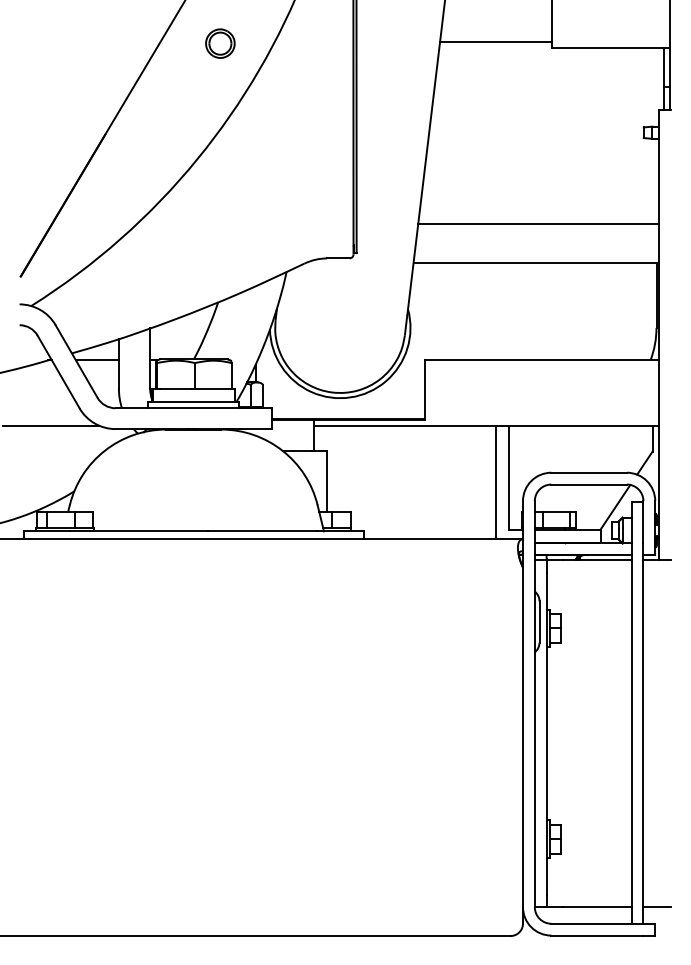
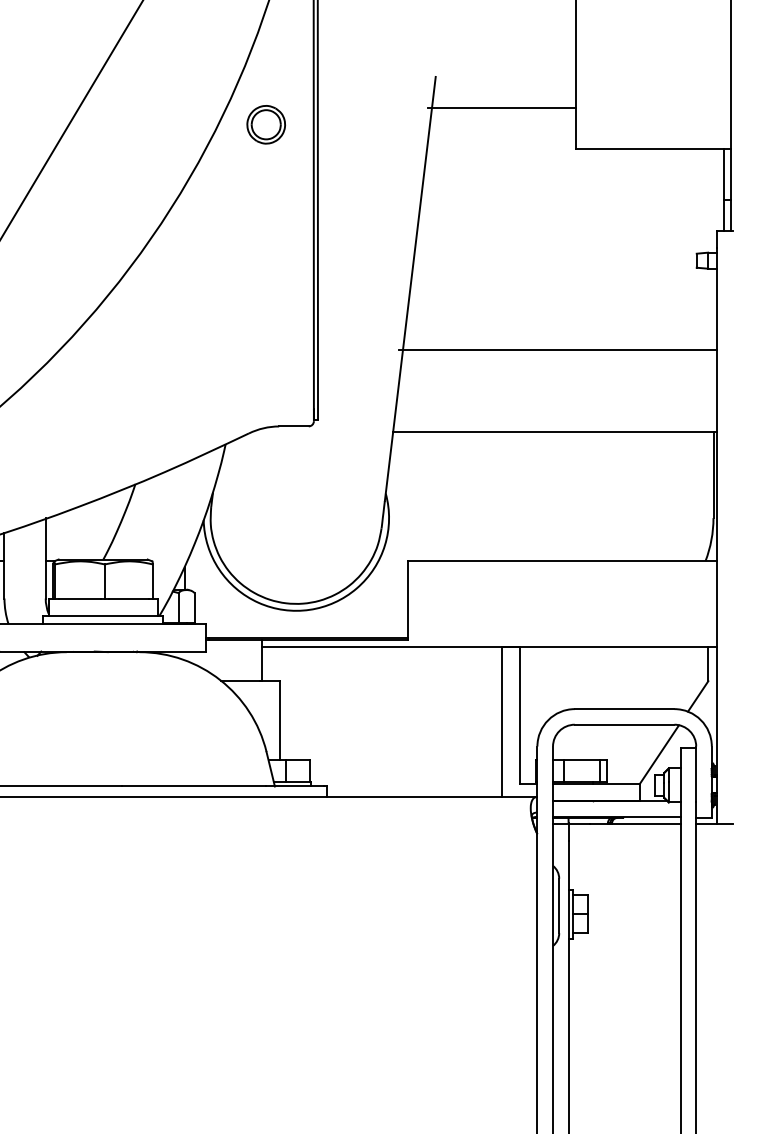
line: (496, 41) -> (502, 107), moved
part: (220, 43) -> (266, 124), moved
line: (538, 223) -> (557, 350), moved

